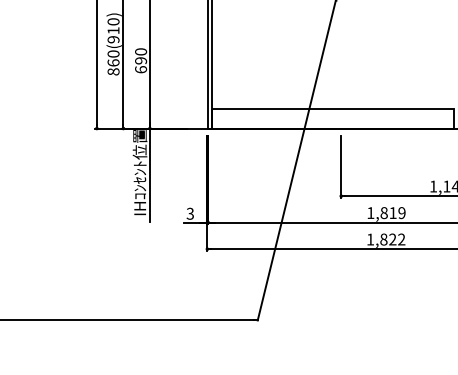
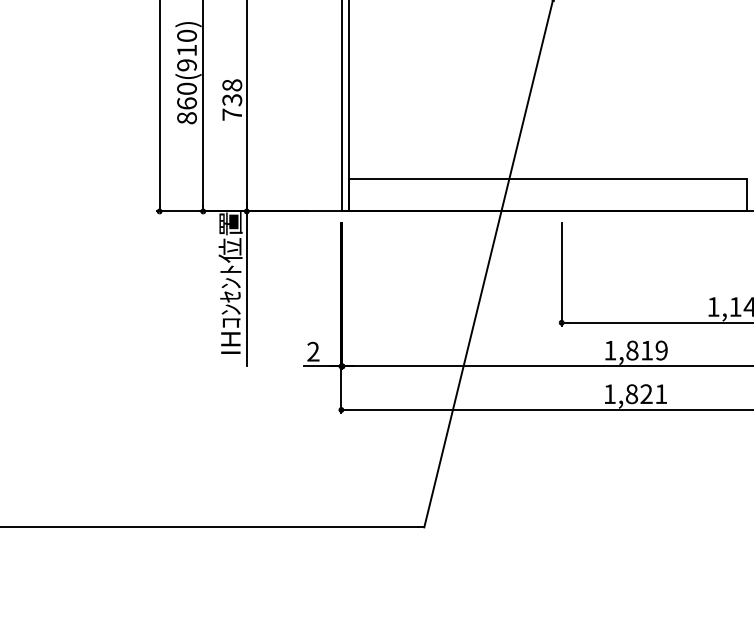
text: (141, 60) -> (233, 99), 690 -> 738
text: (189, 213) -> (311, 351), 3 -> 2
text: (401, 239) -> (660, 394), 1,822 -> 1,821

